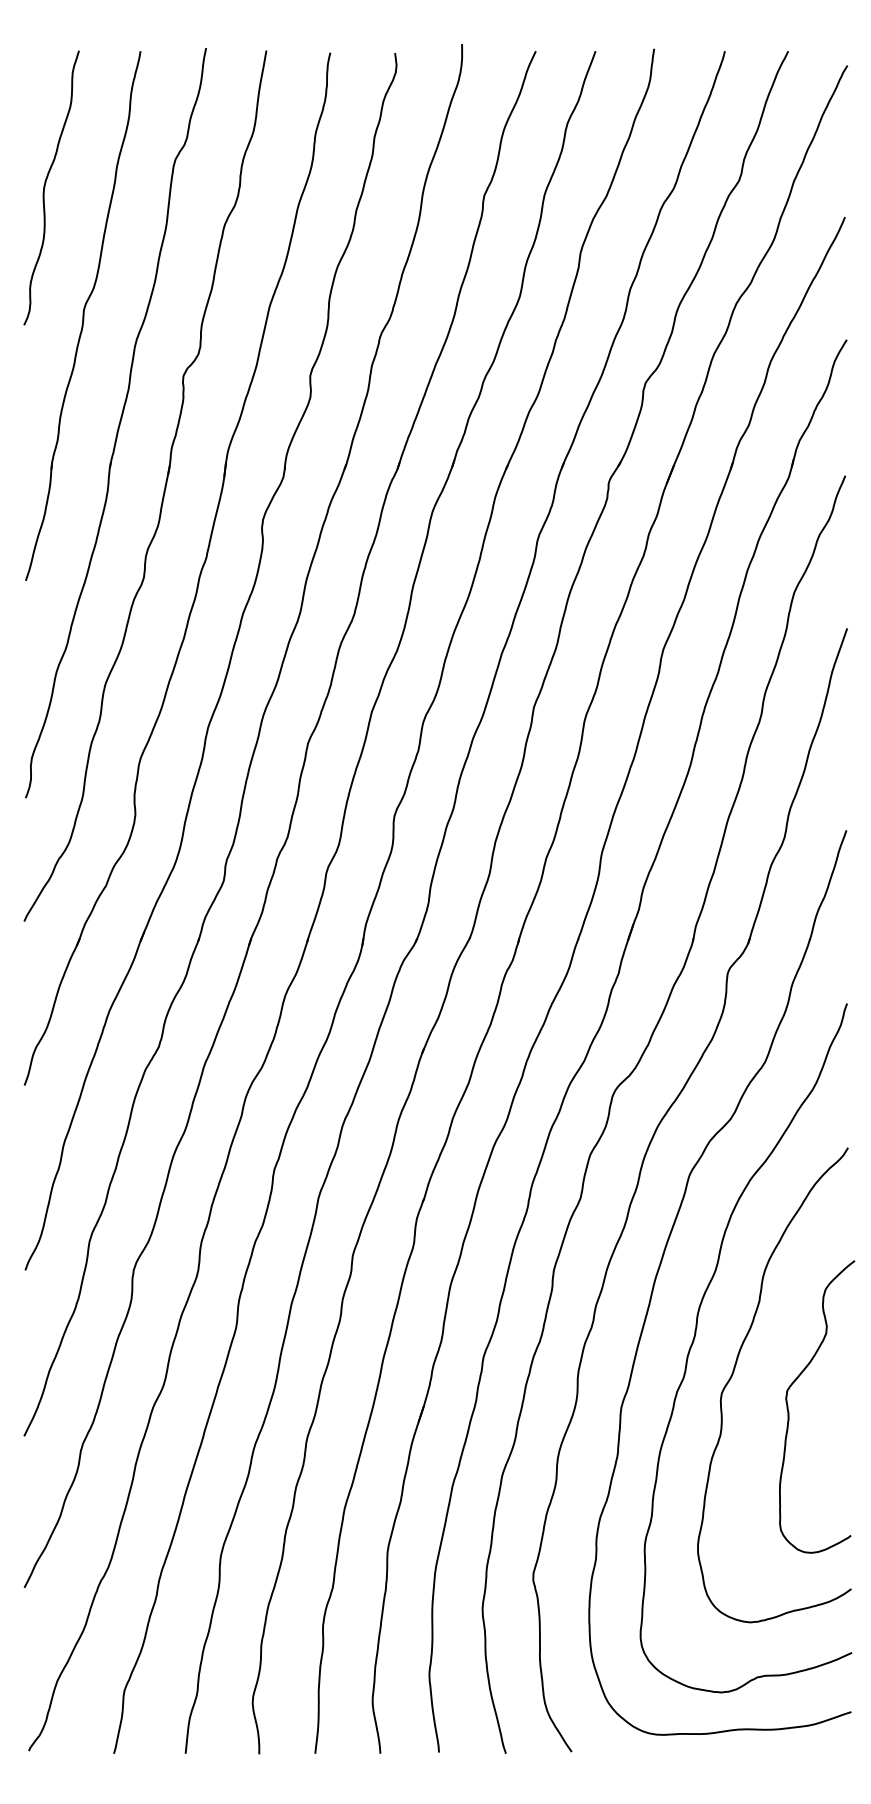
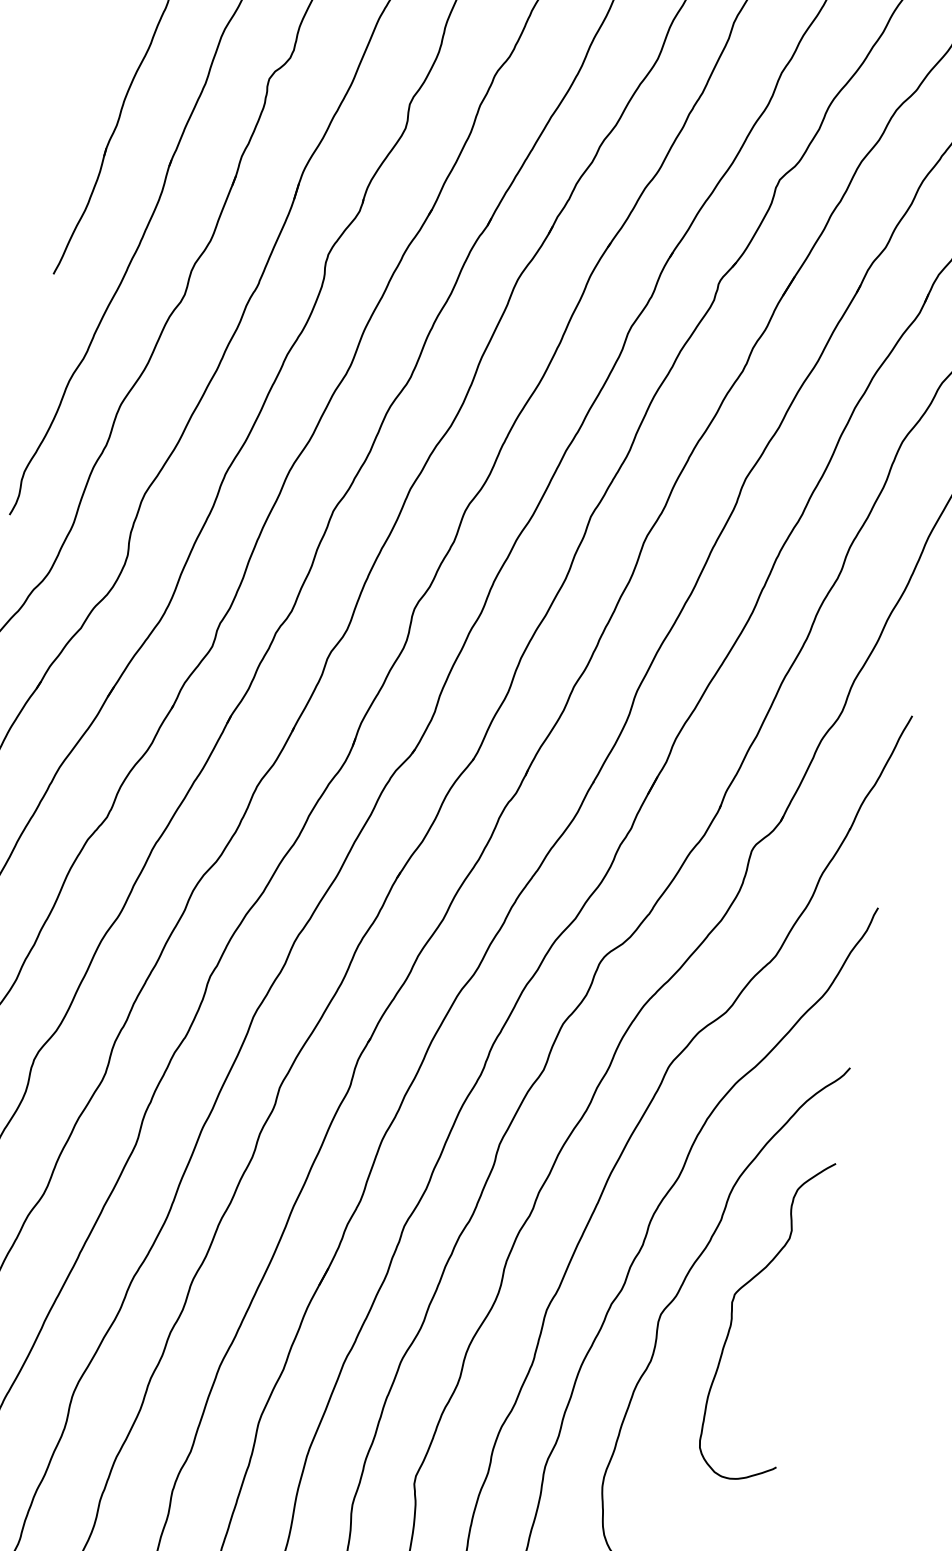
curve: (789, 1411) -> (733, 1317), moved

